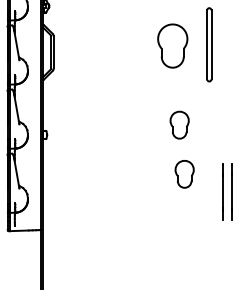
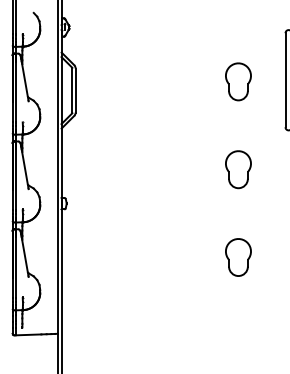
part: (172, 45) -> (238, 81), size x0.62
part: (179, 124) -> (238, 168), moved
part: (184, 174) -> (238, 257), moved

